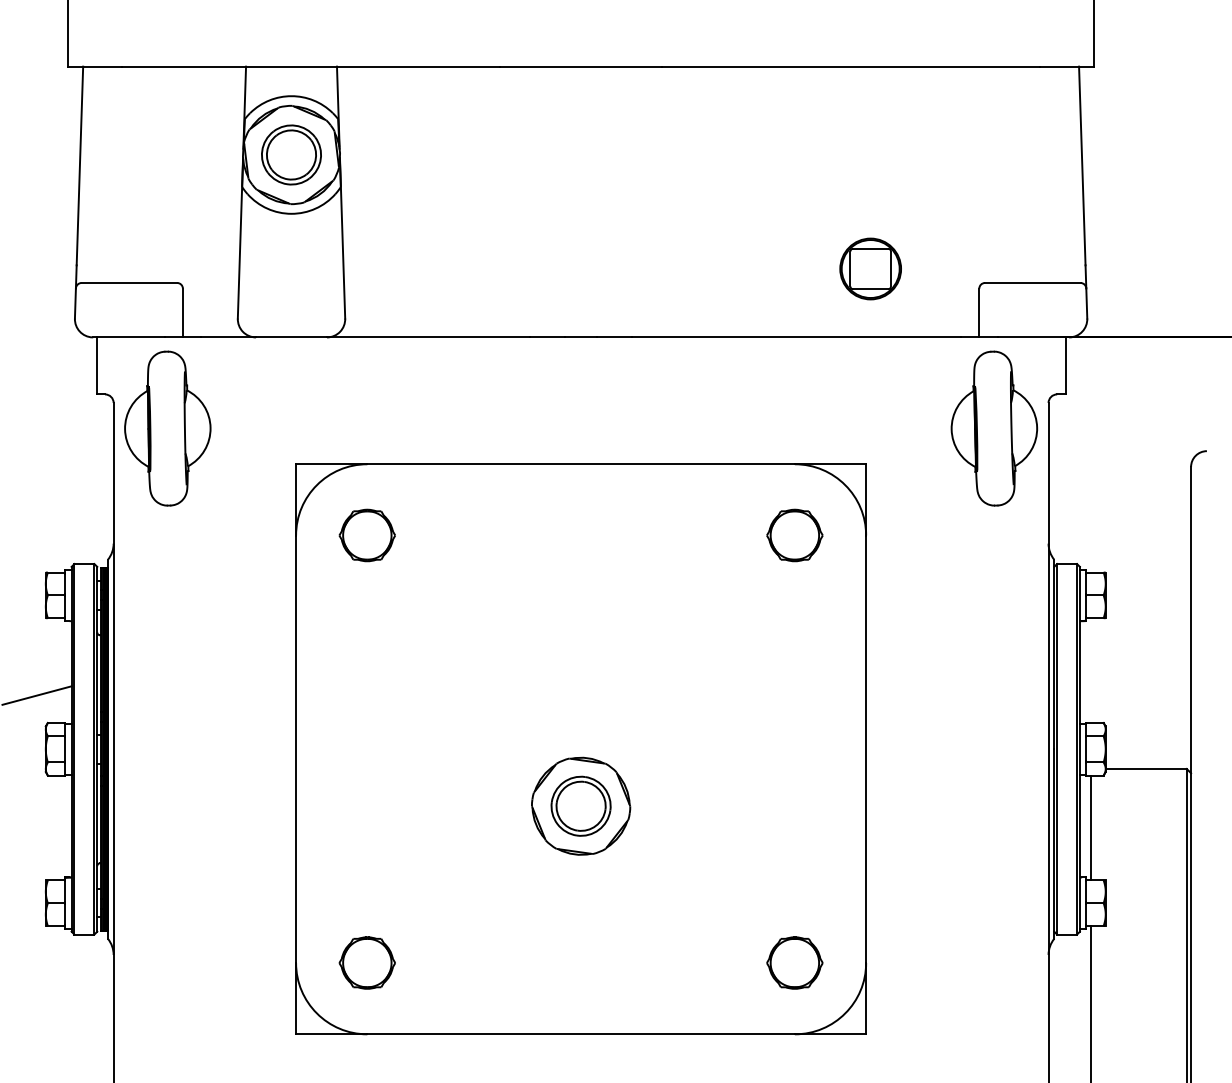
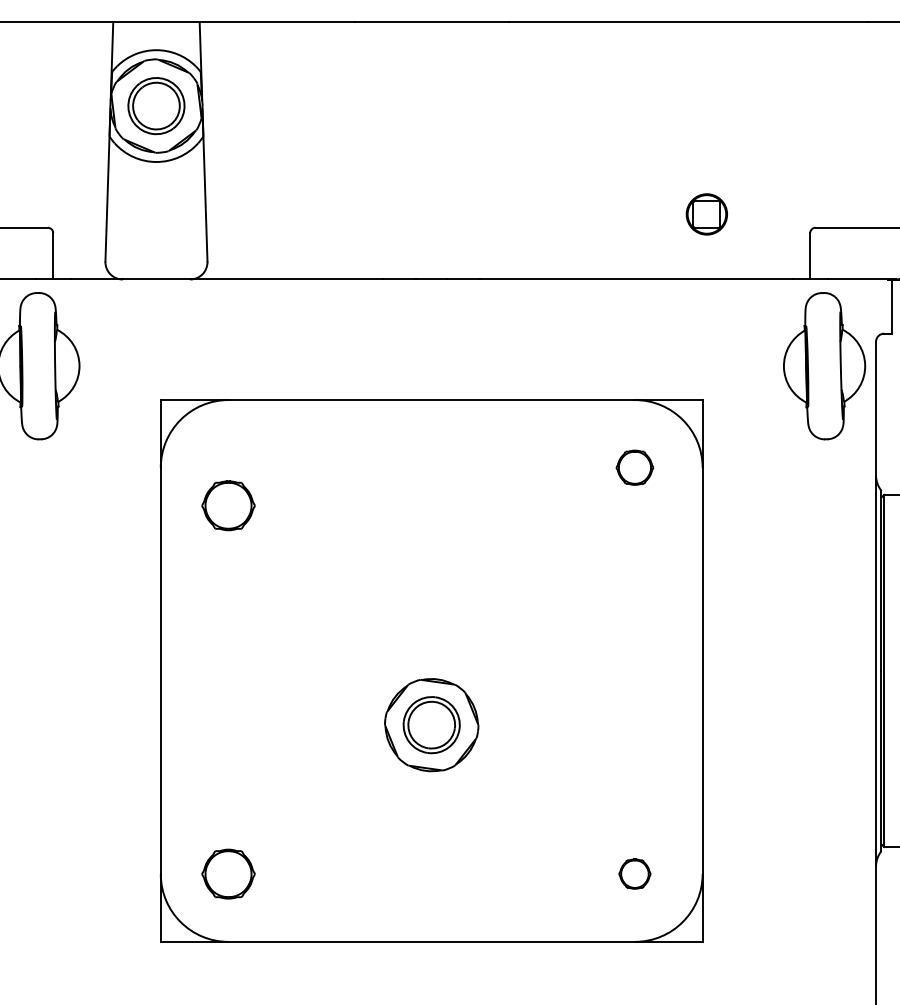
part: (870, 268) -> (706, 213), size x0.7
part: (366, 535) -> (227, 505), moved
part: (794, 535) -> (634, 467), size x0.7
part: (794, 962) -> (634, 873), size x0.6

